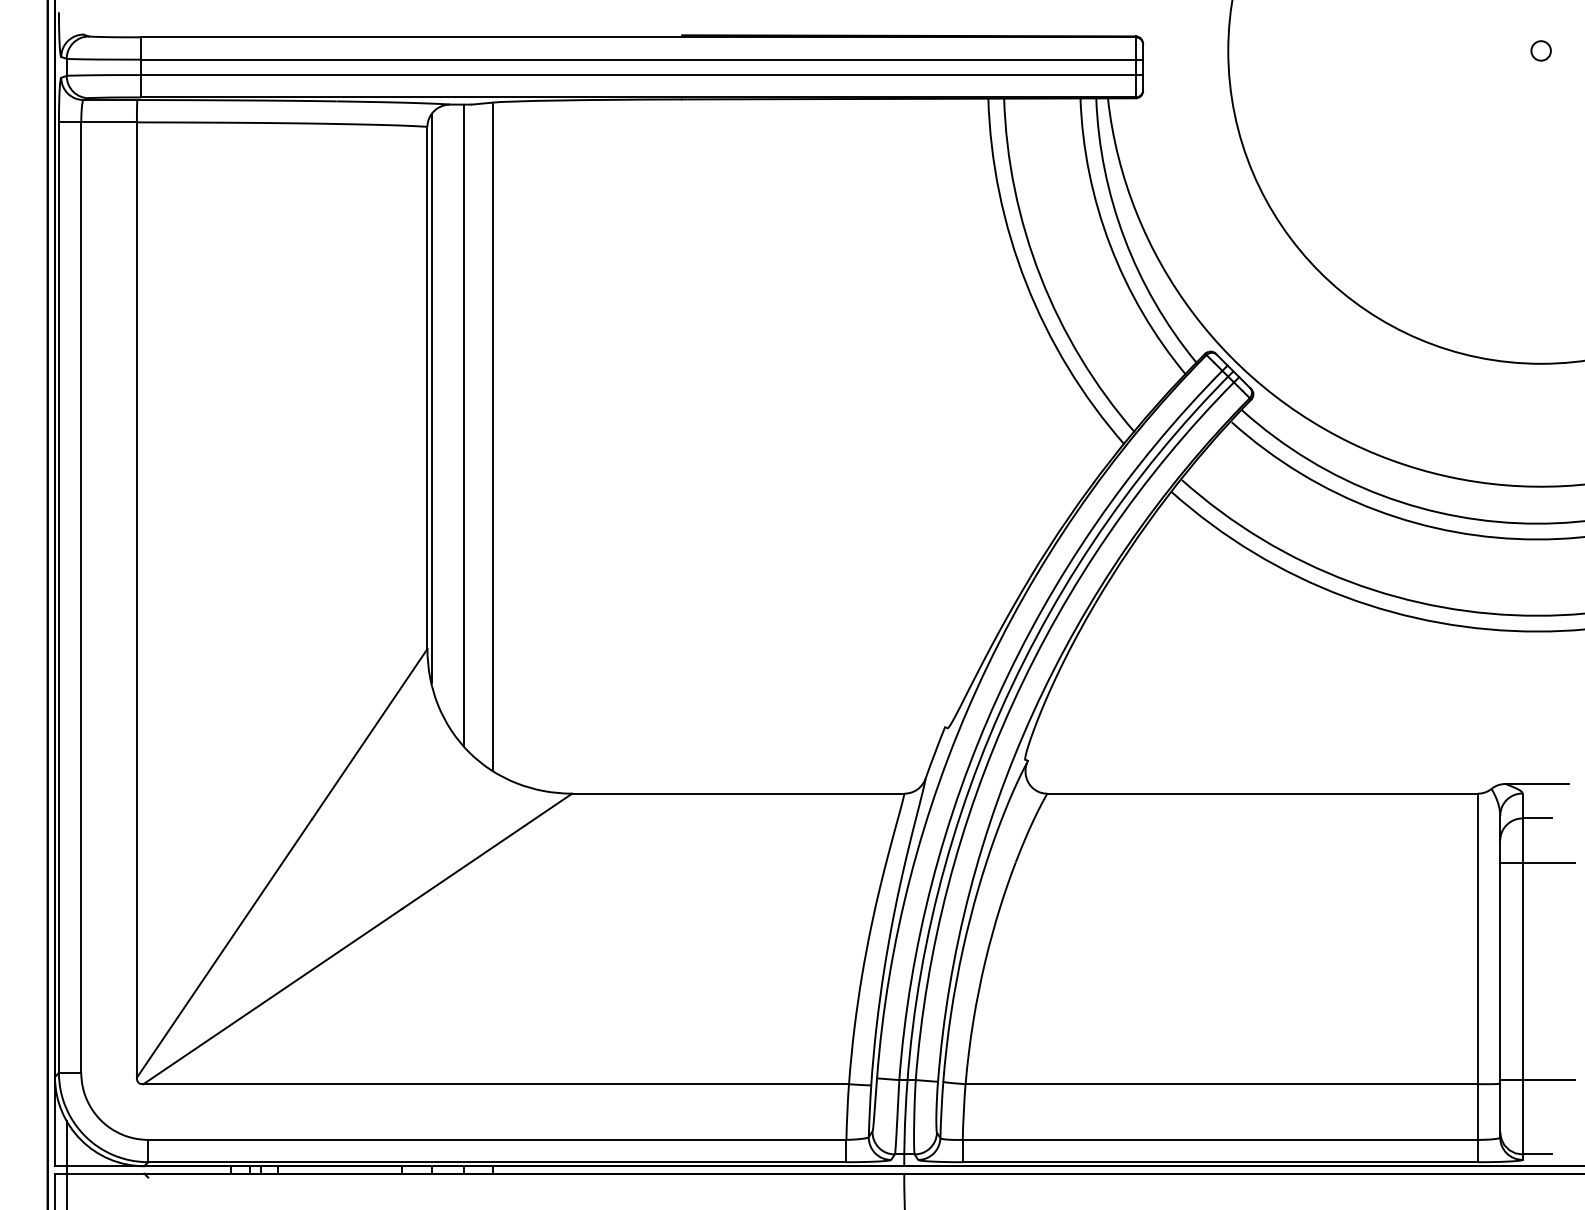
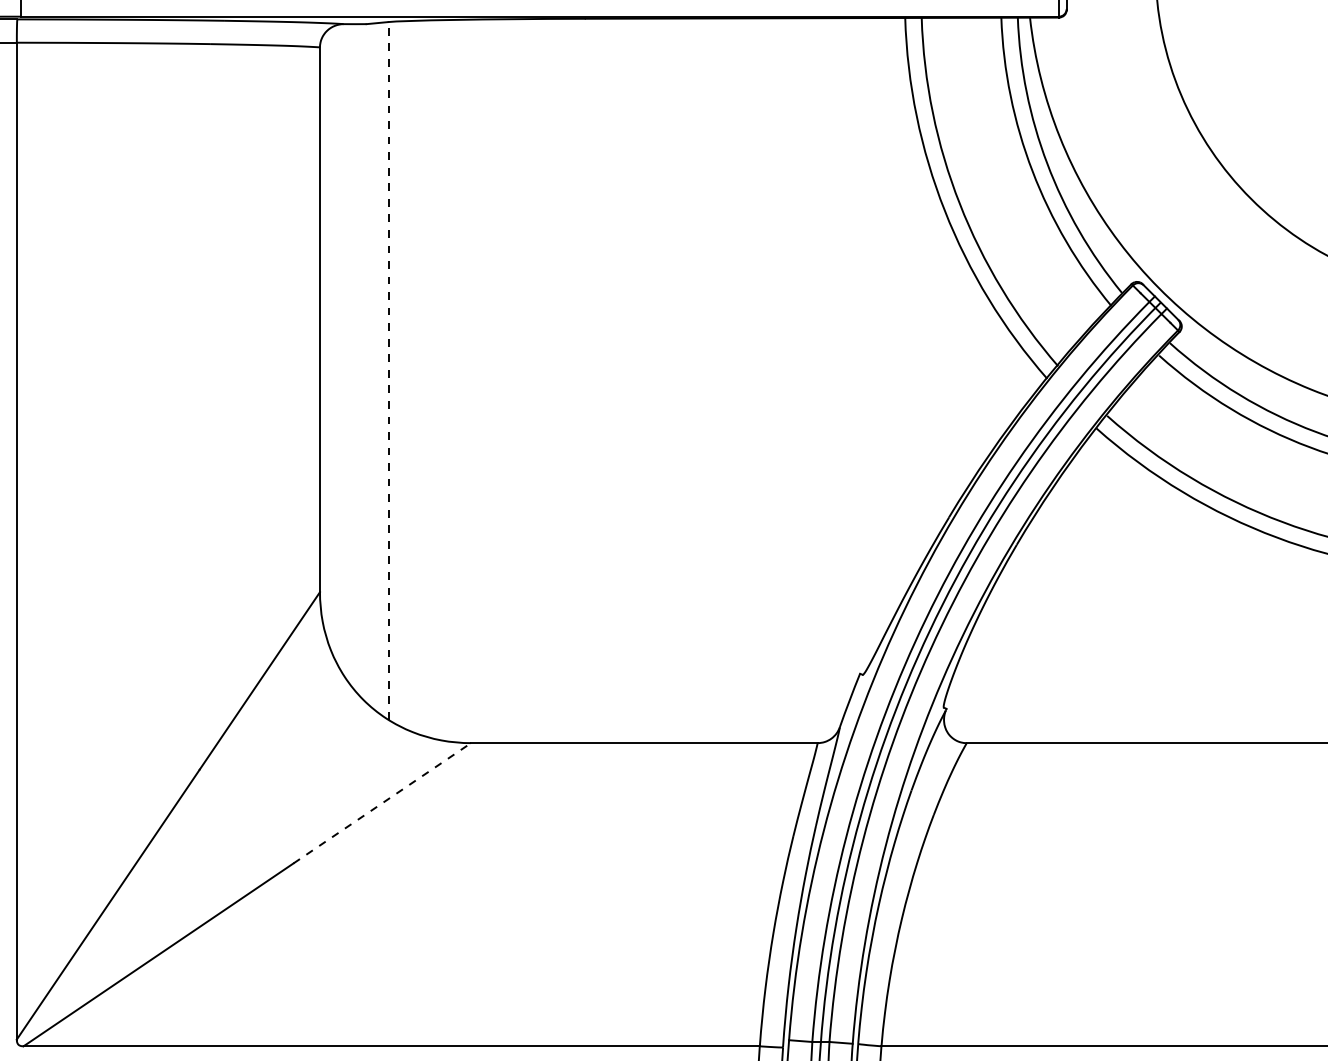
line: (431, 398) -> (324, 330), removed
line: (463, 424) -> (357, 357), removed
line: (493, 436) -> (388, 370), solid -> dashed
line: (487, 851) -> (382, 803), solid -> dashed

